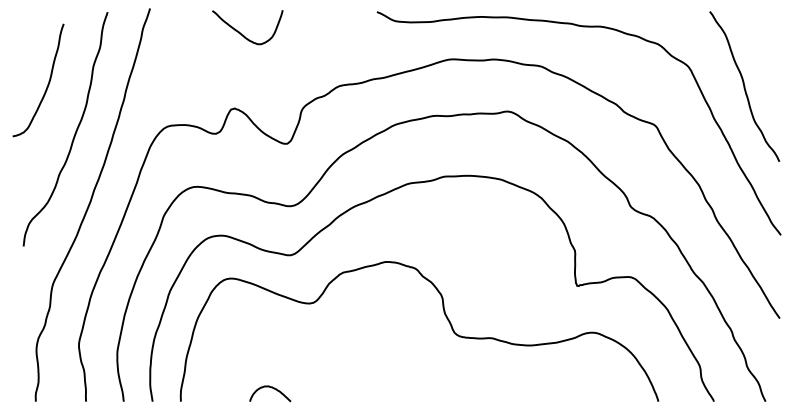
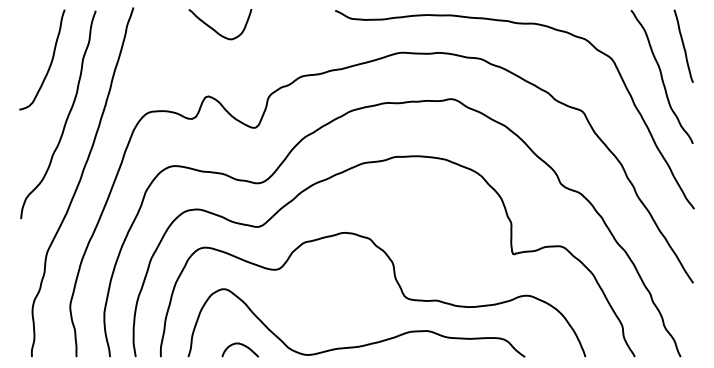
line: (768, 51) -> (683, 45), added
curve: (47, 84) -> (50, 63), moved
curve: (405, 388) -> (360, 345), added

